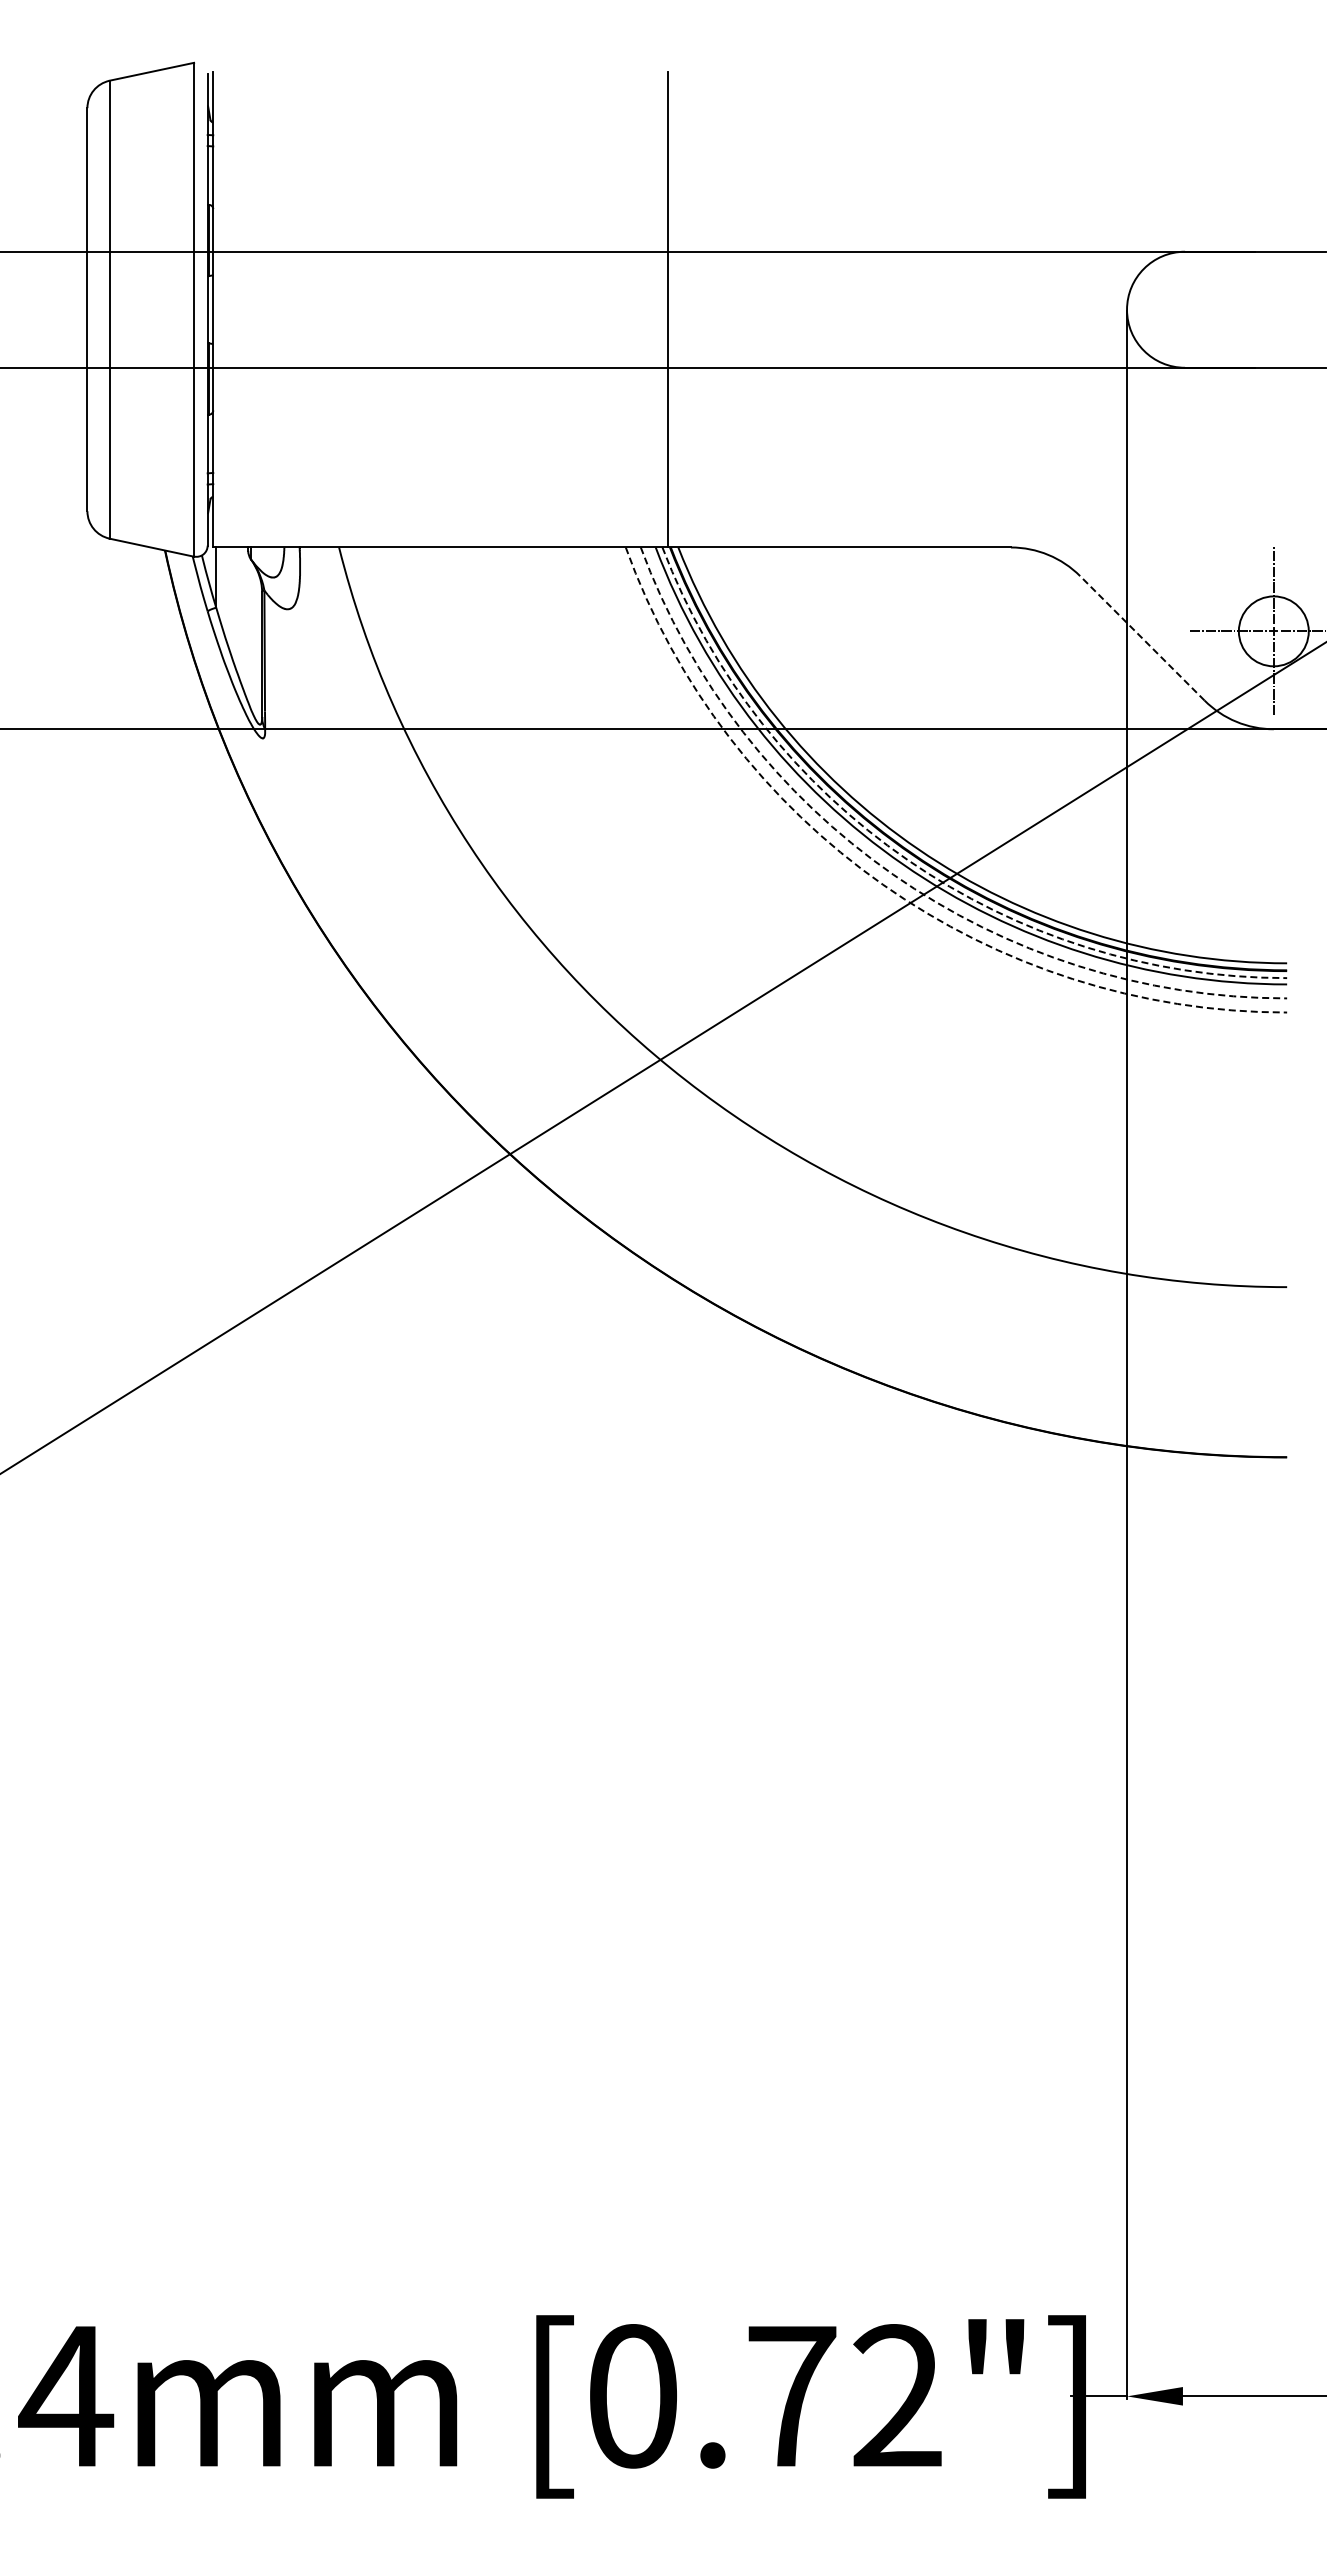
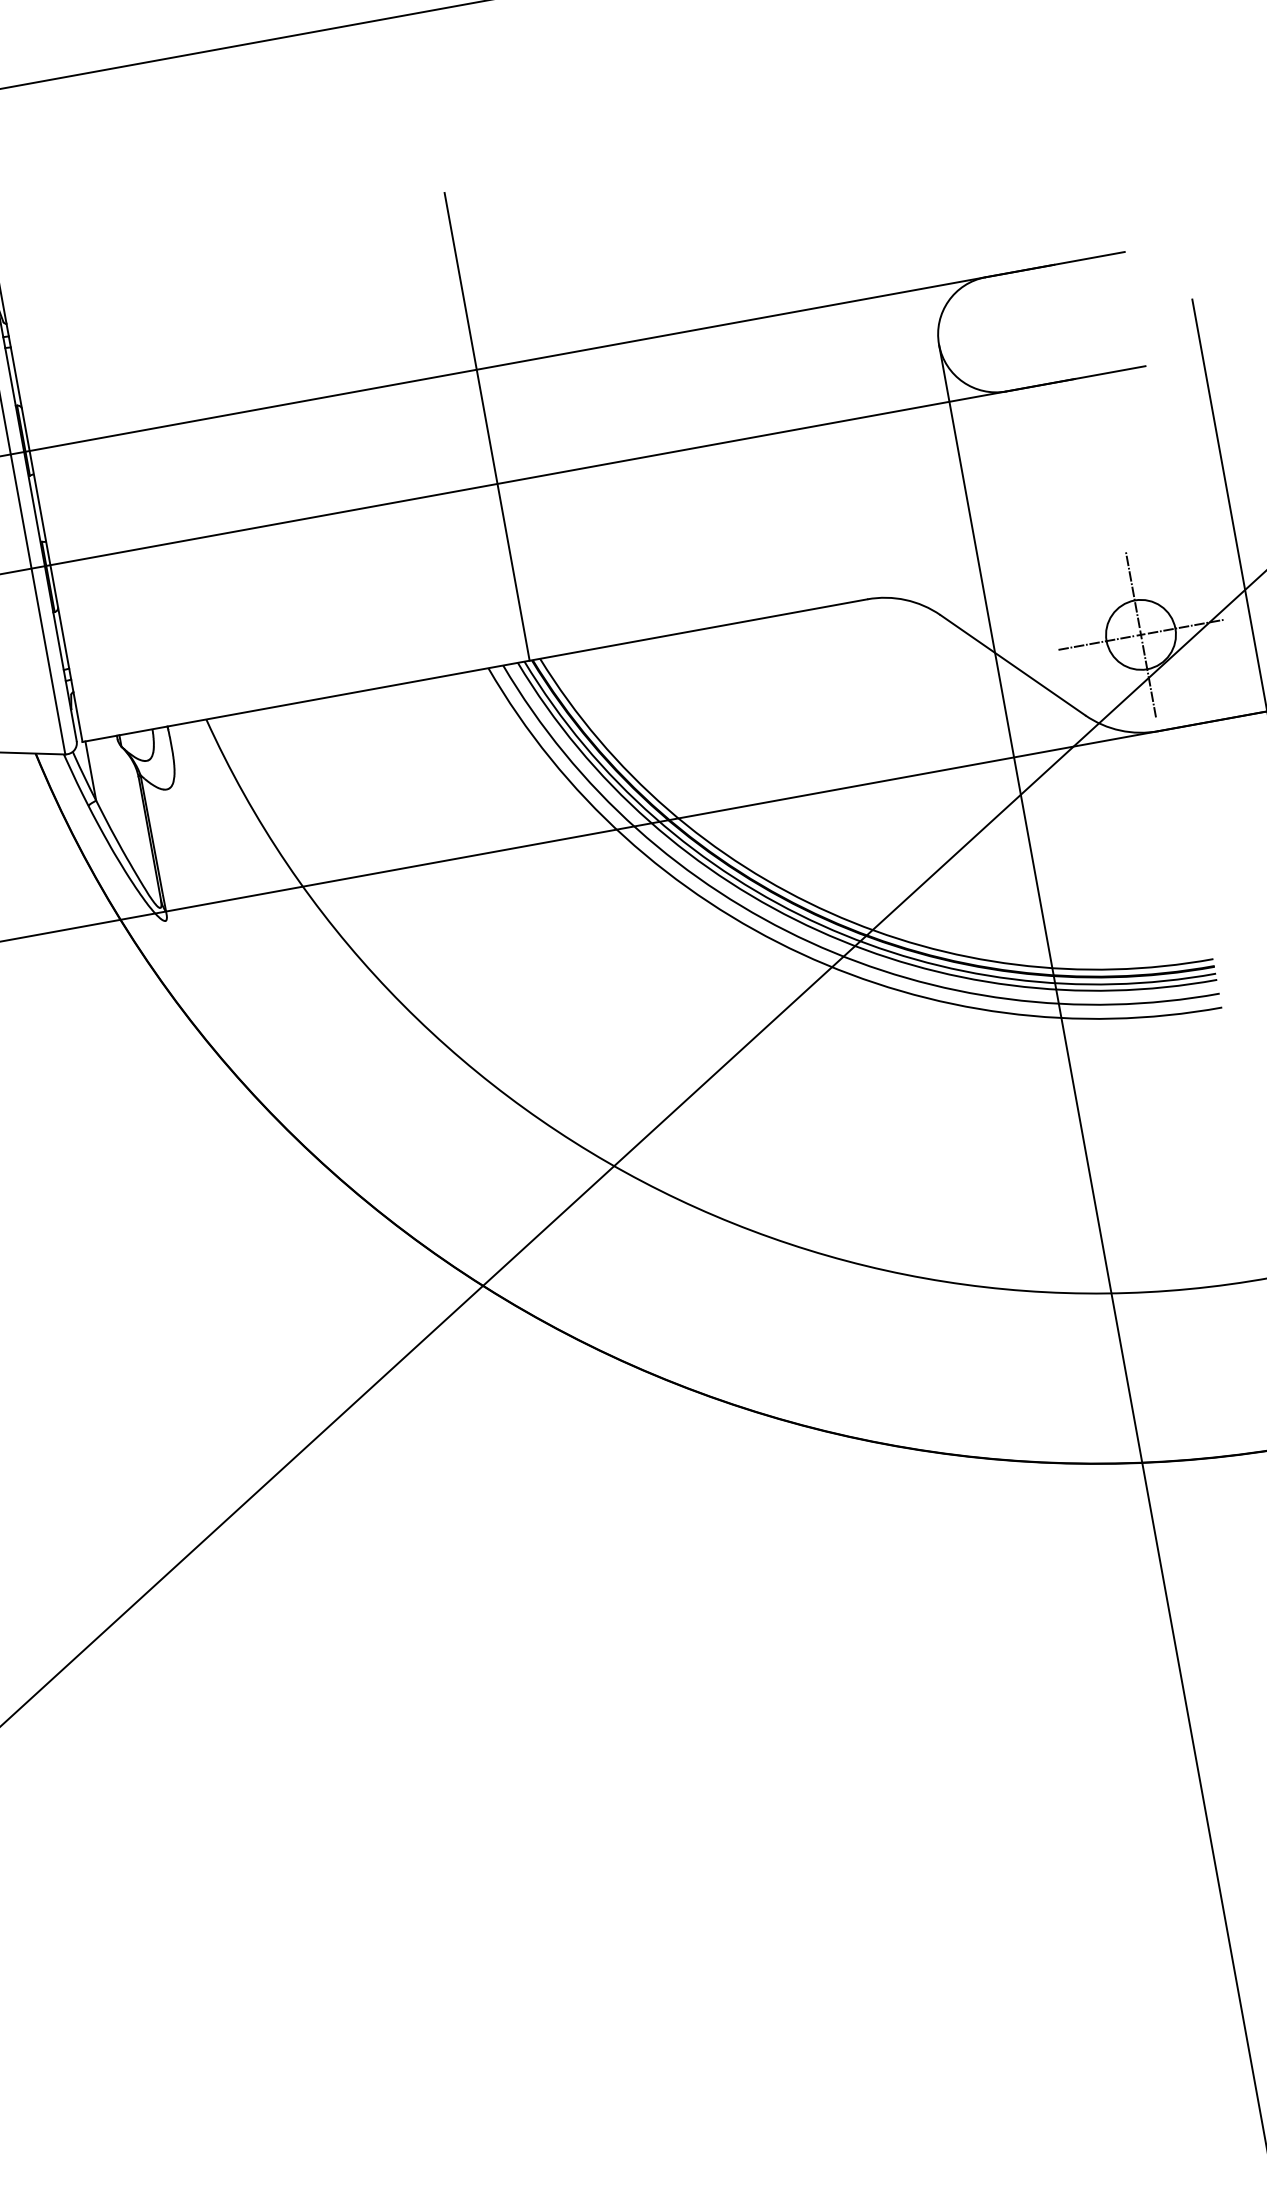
line: (1142, 638) -> (1013, 665), dashed -> solid
arc: (907, 860) -> (821, 925), dashed -> solid
arc: (893, 874) -> (810, 942), dashed -> solid
arc: (882, 884) -> (801, 953), dashed -> solid

